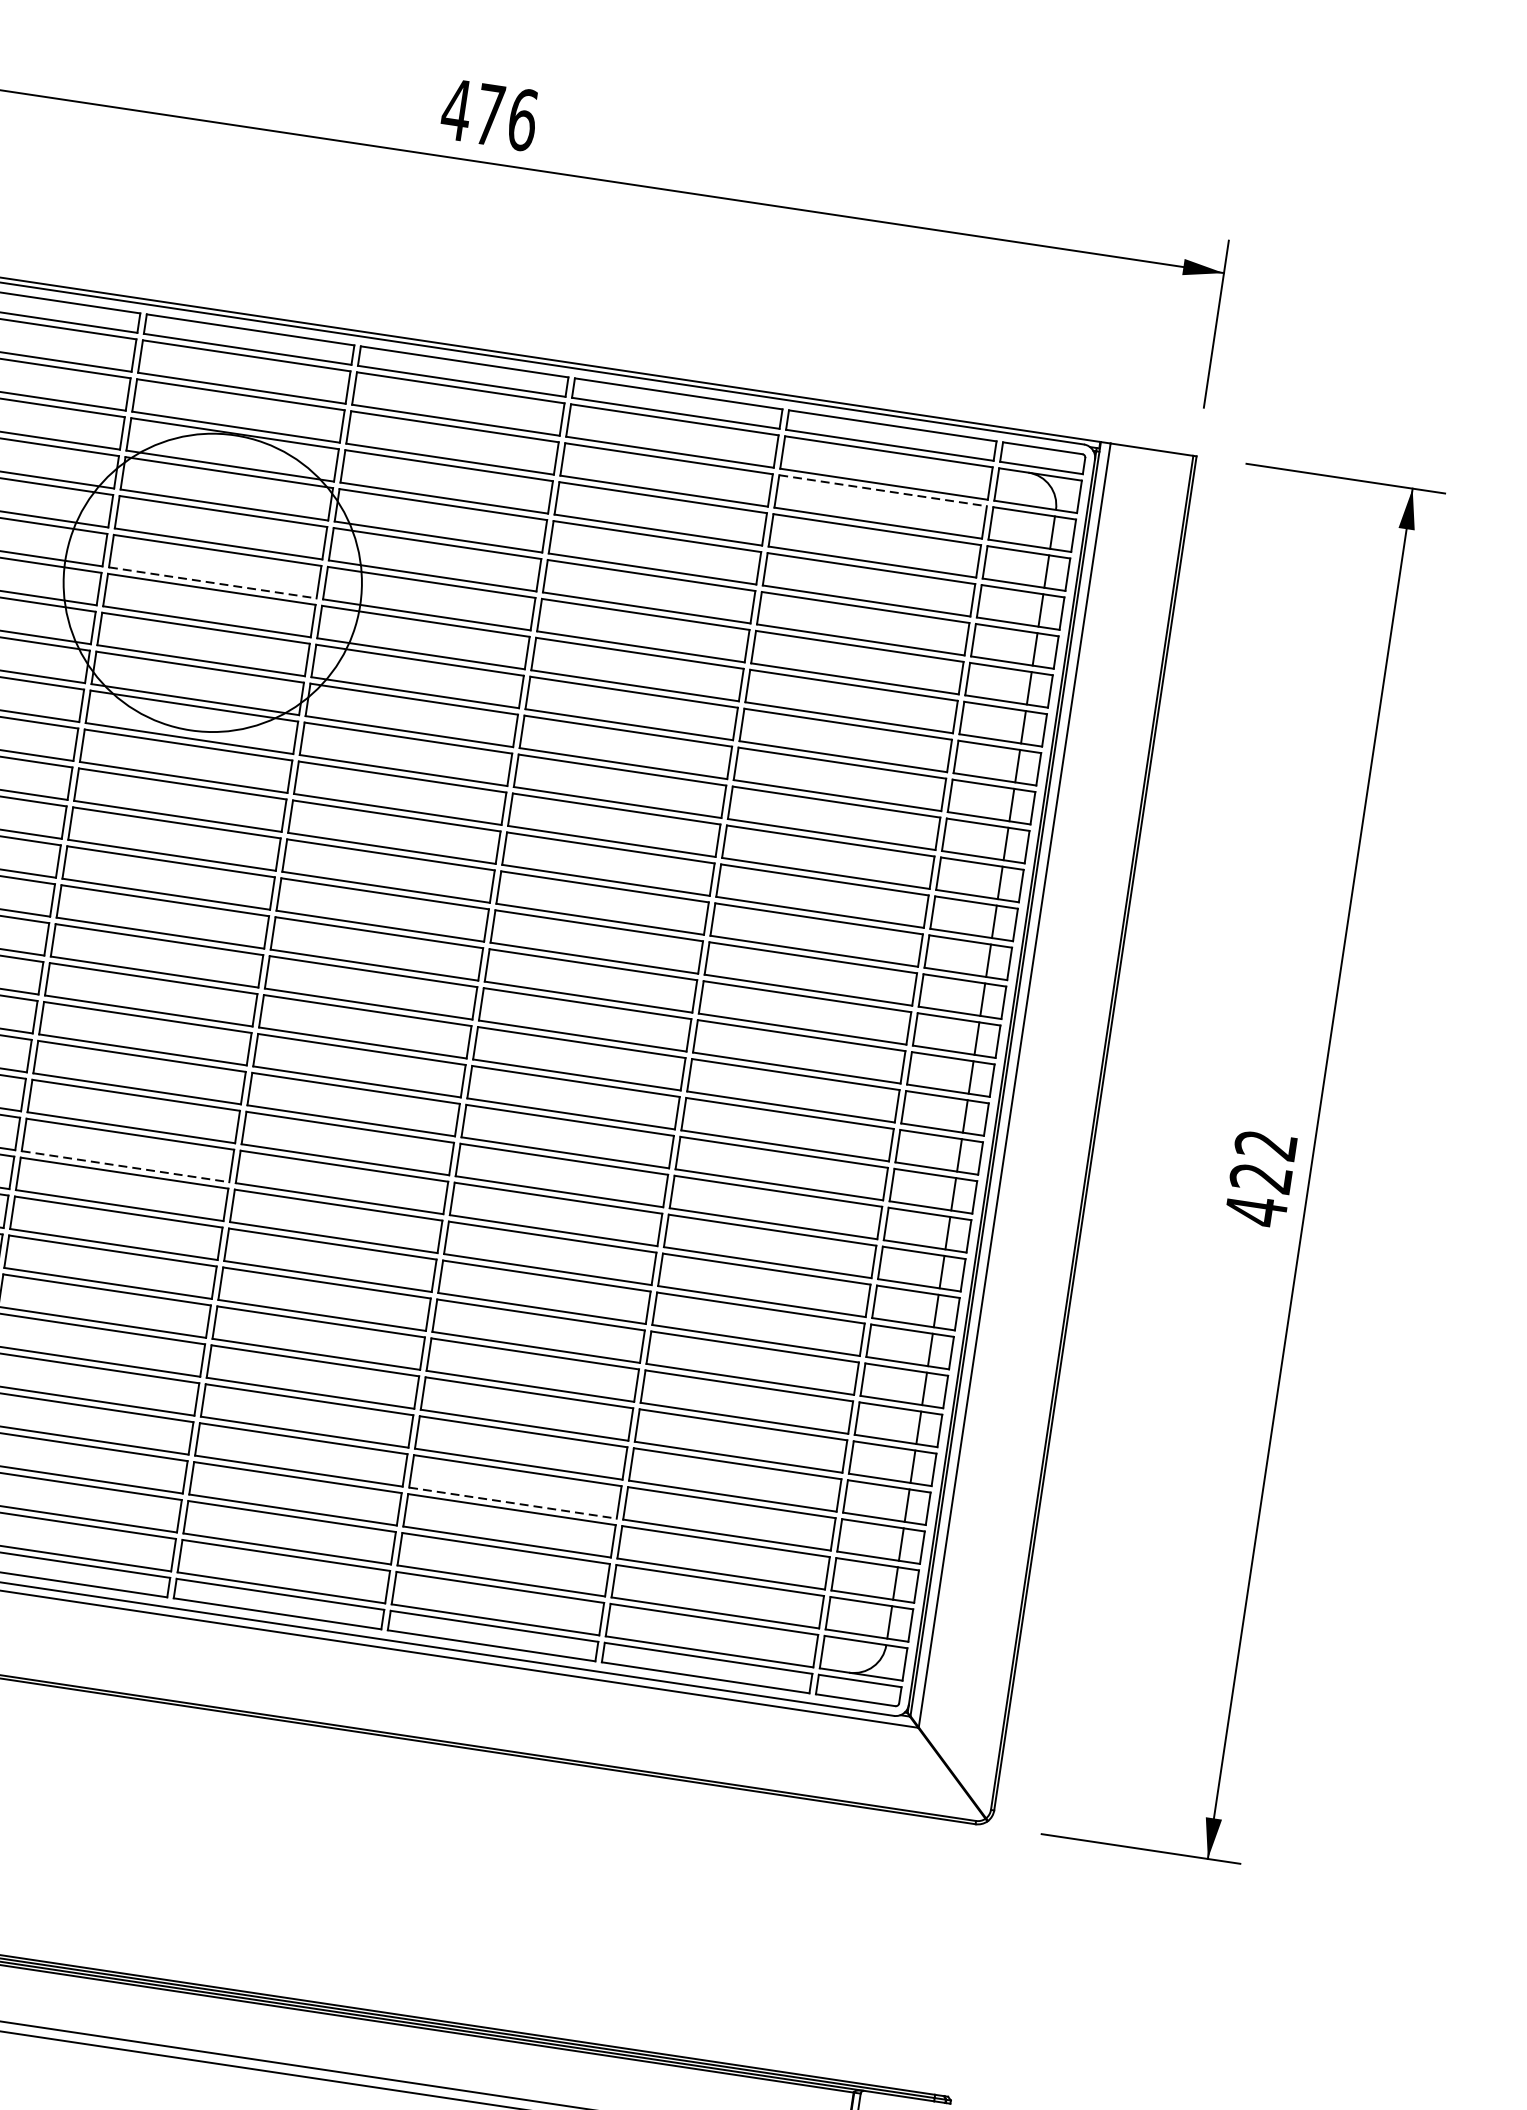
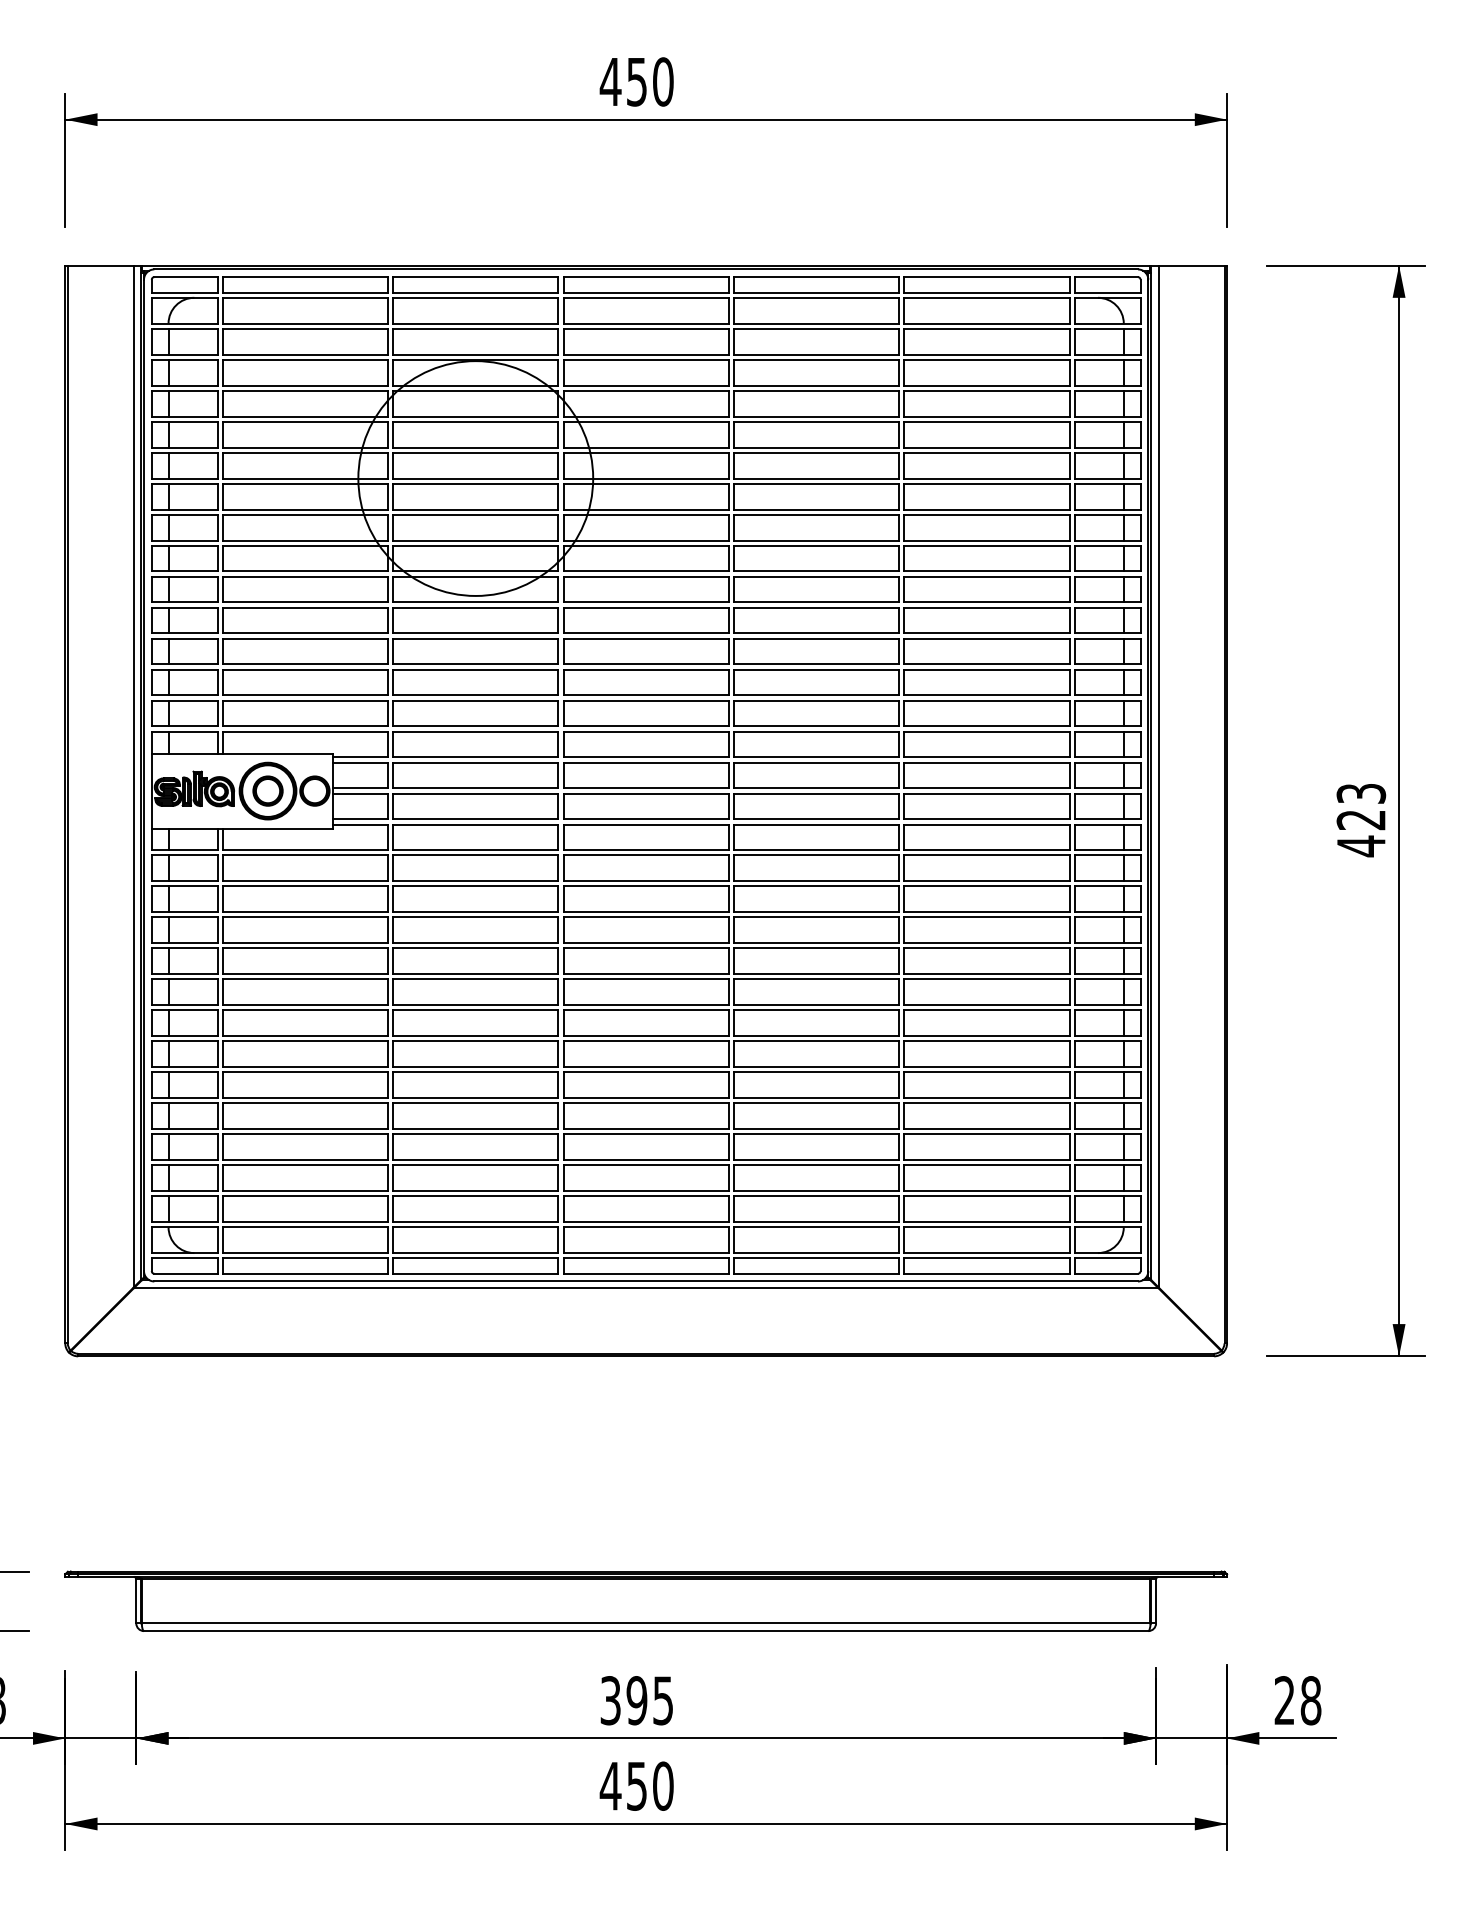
text: (506, 116) -> (650, 81), 476 -> 450
line: (882, 490) -> (986, 328), dashed -> solid
line: (212, 582) -> (475, 478), dashed -> solid
text: (1266, 1144) -> (1361, 793), 422 -> 423
line: (125, 1166) -> (475, 943), dashed -> solid
line: (512, 1503) -> (816, 1160), dashed -> solid

